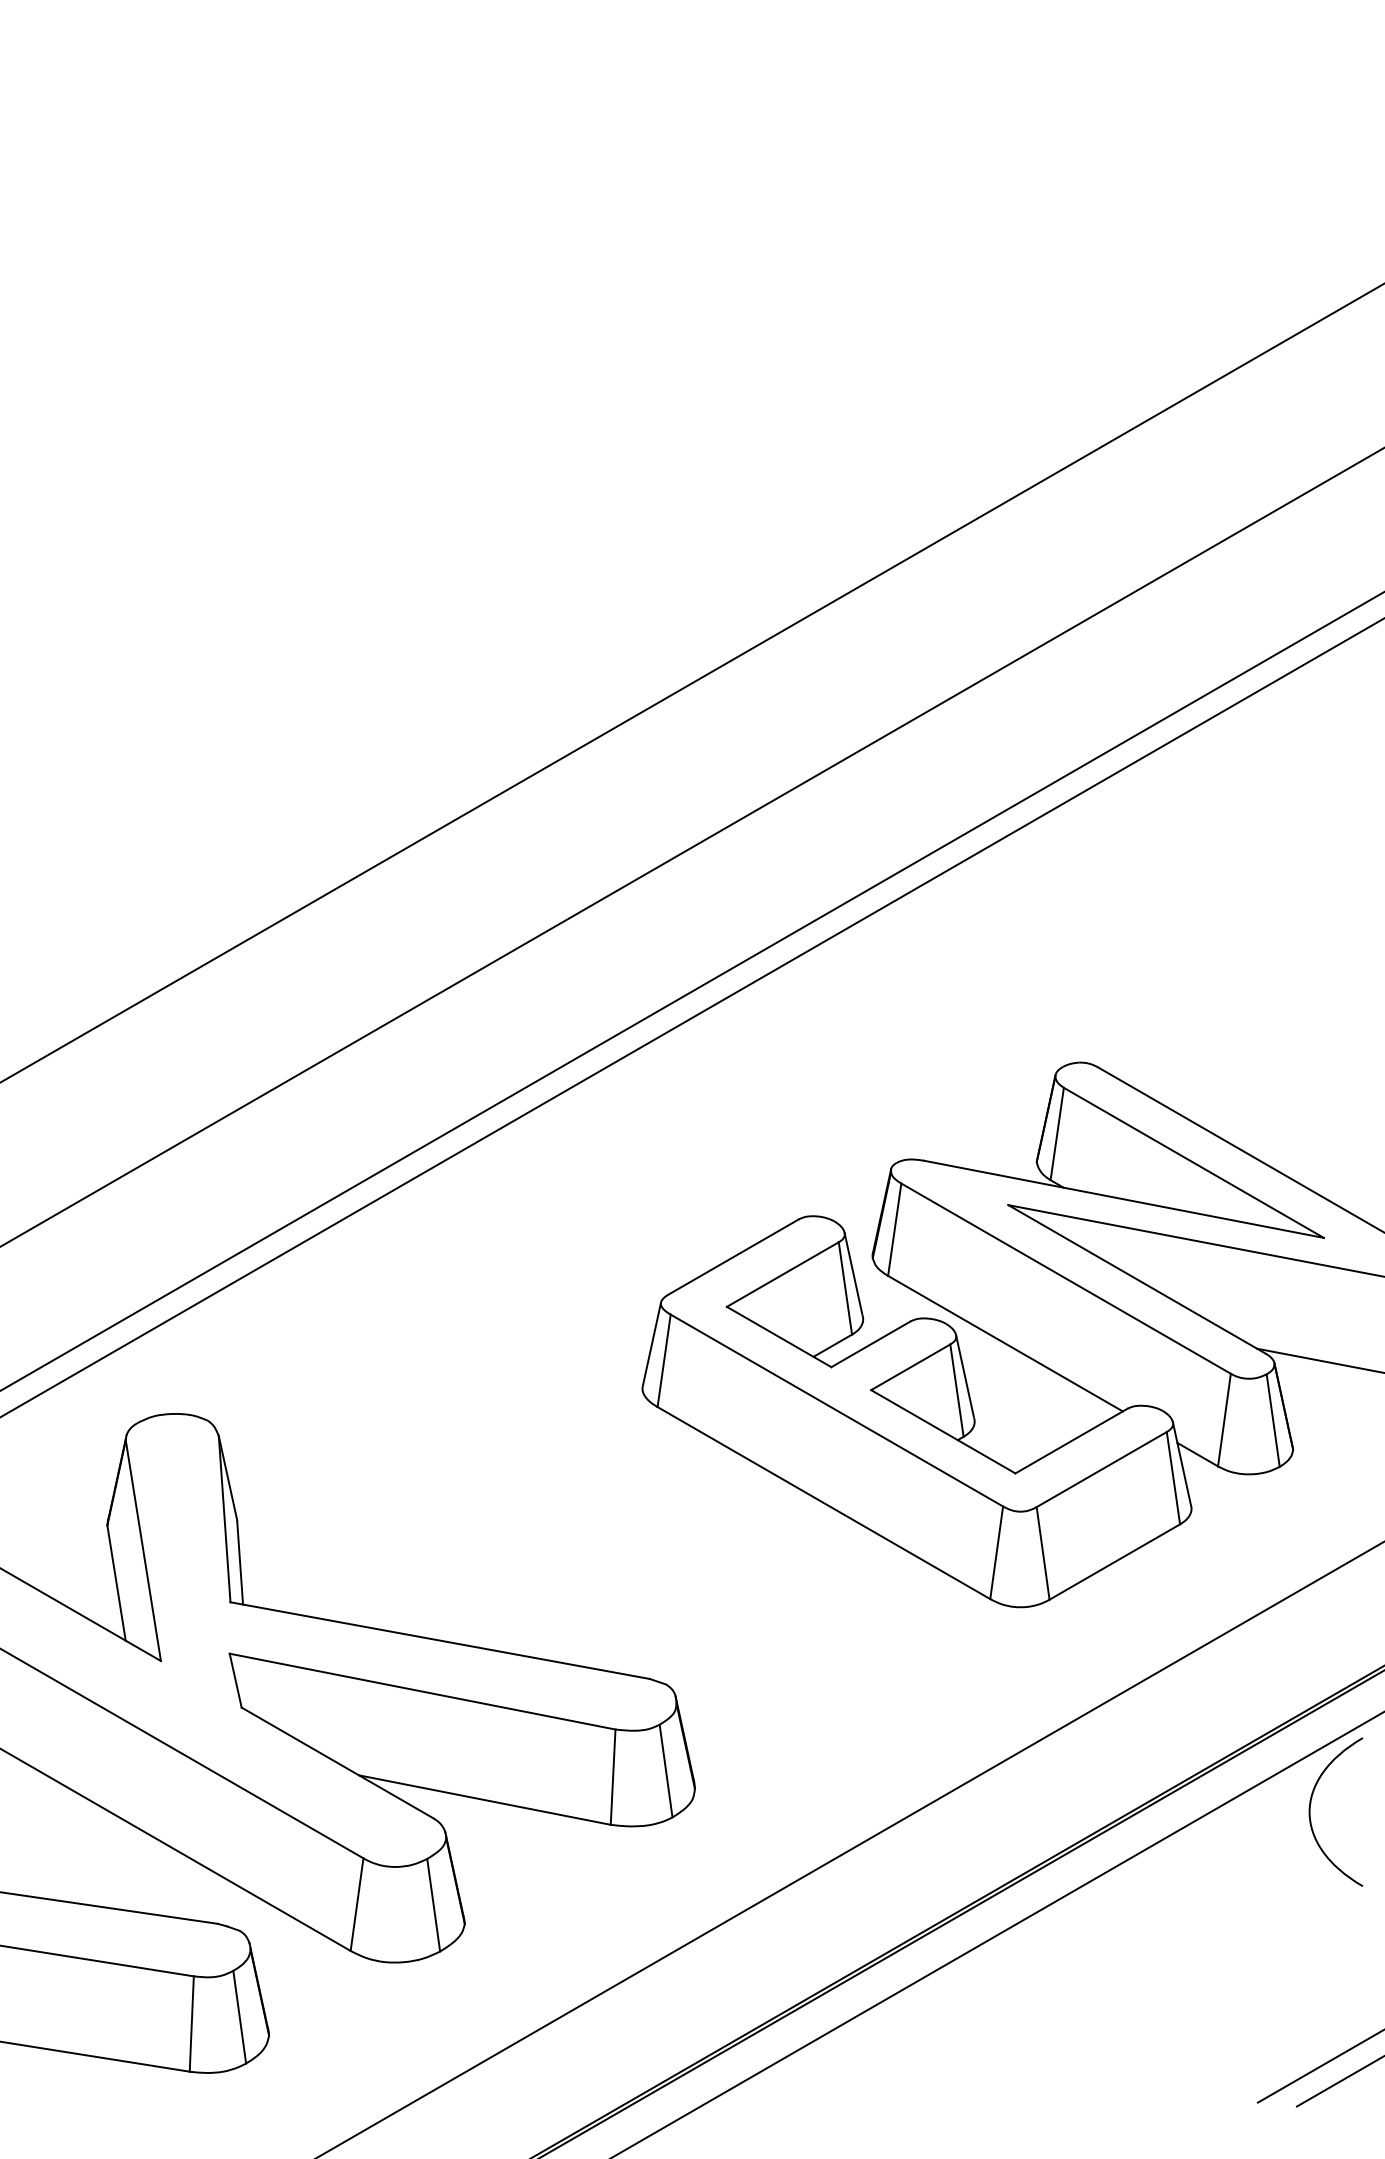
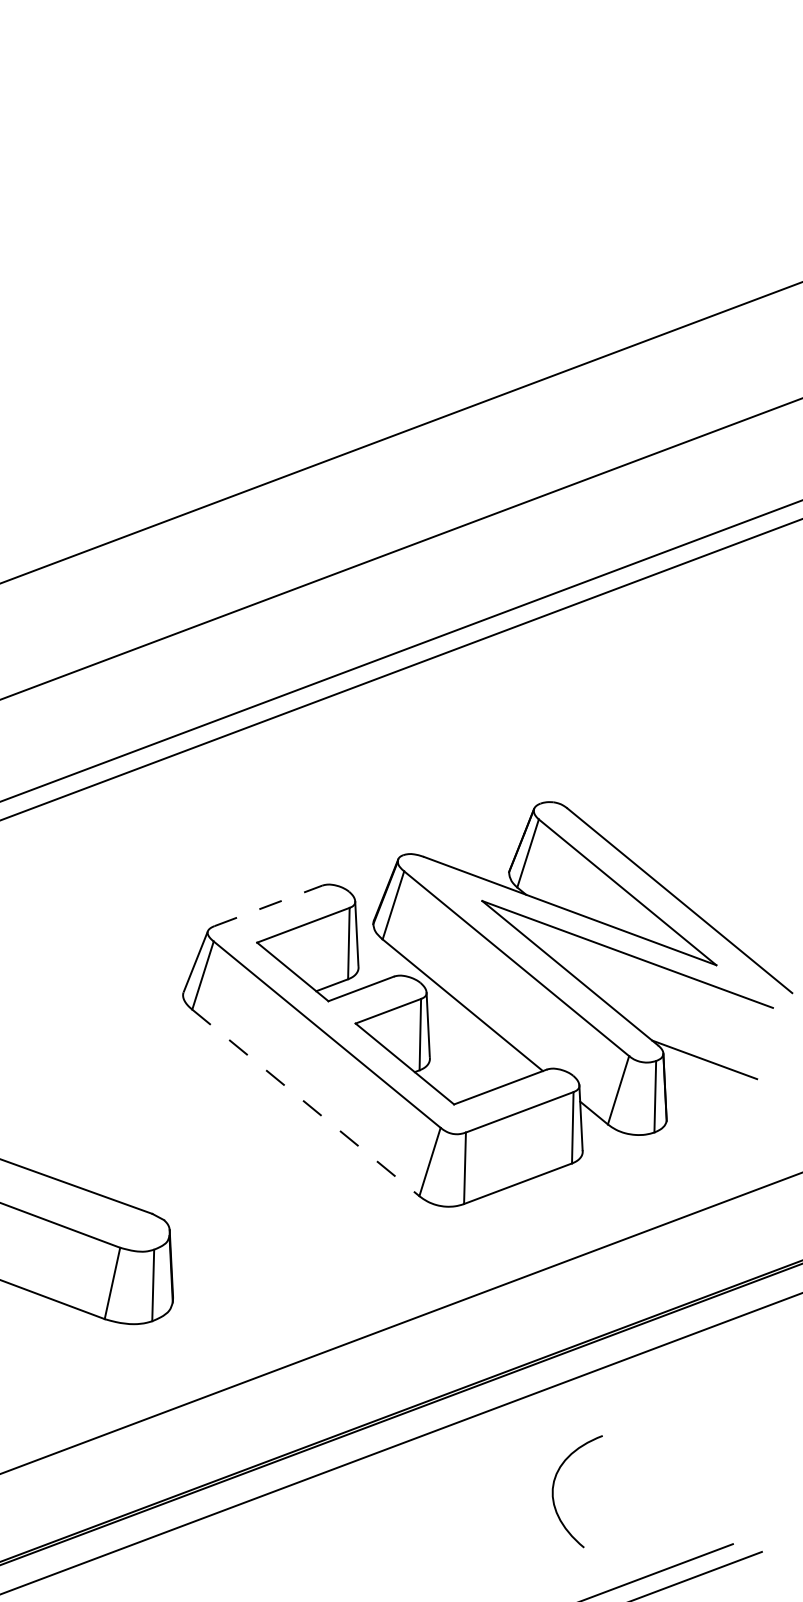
line: (734, 1256) -> (269, 905), solid -> dashed
line: (824, 1503) -> (306, 1103), solid -> dashed
curve: (1310, 1811) -> (554, 1484), moved

